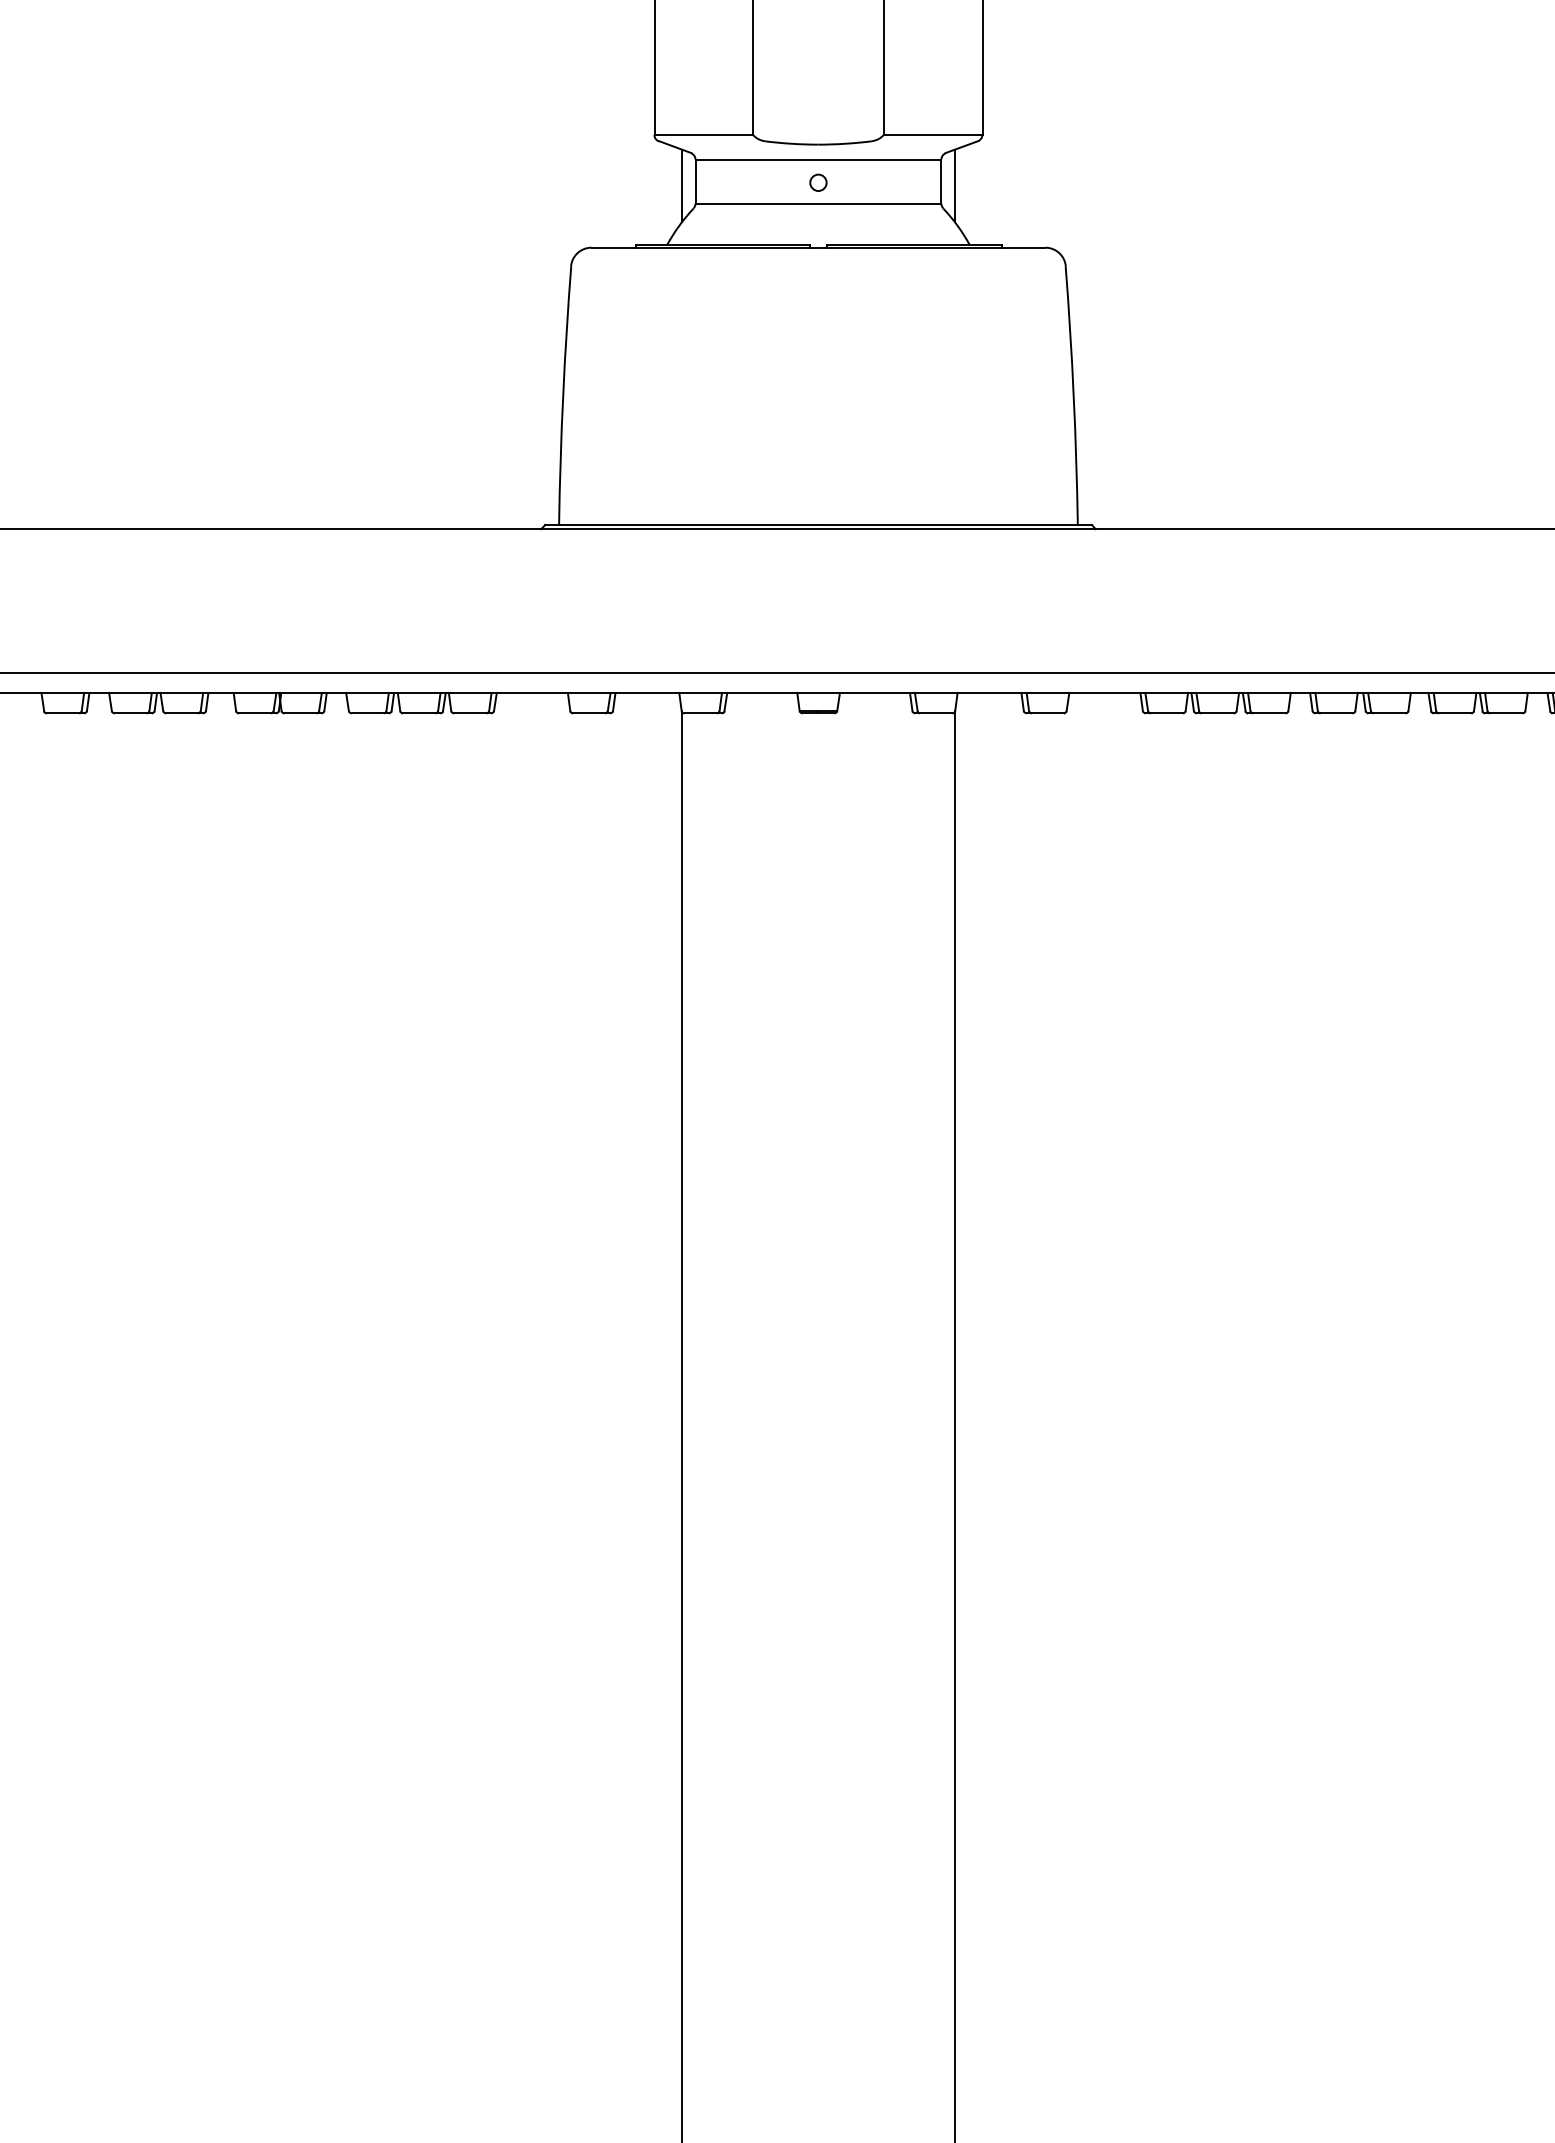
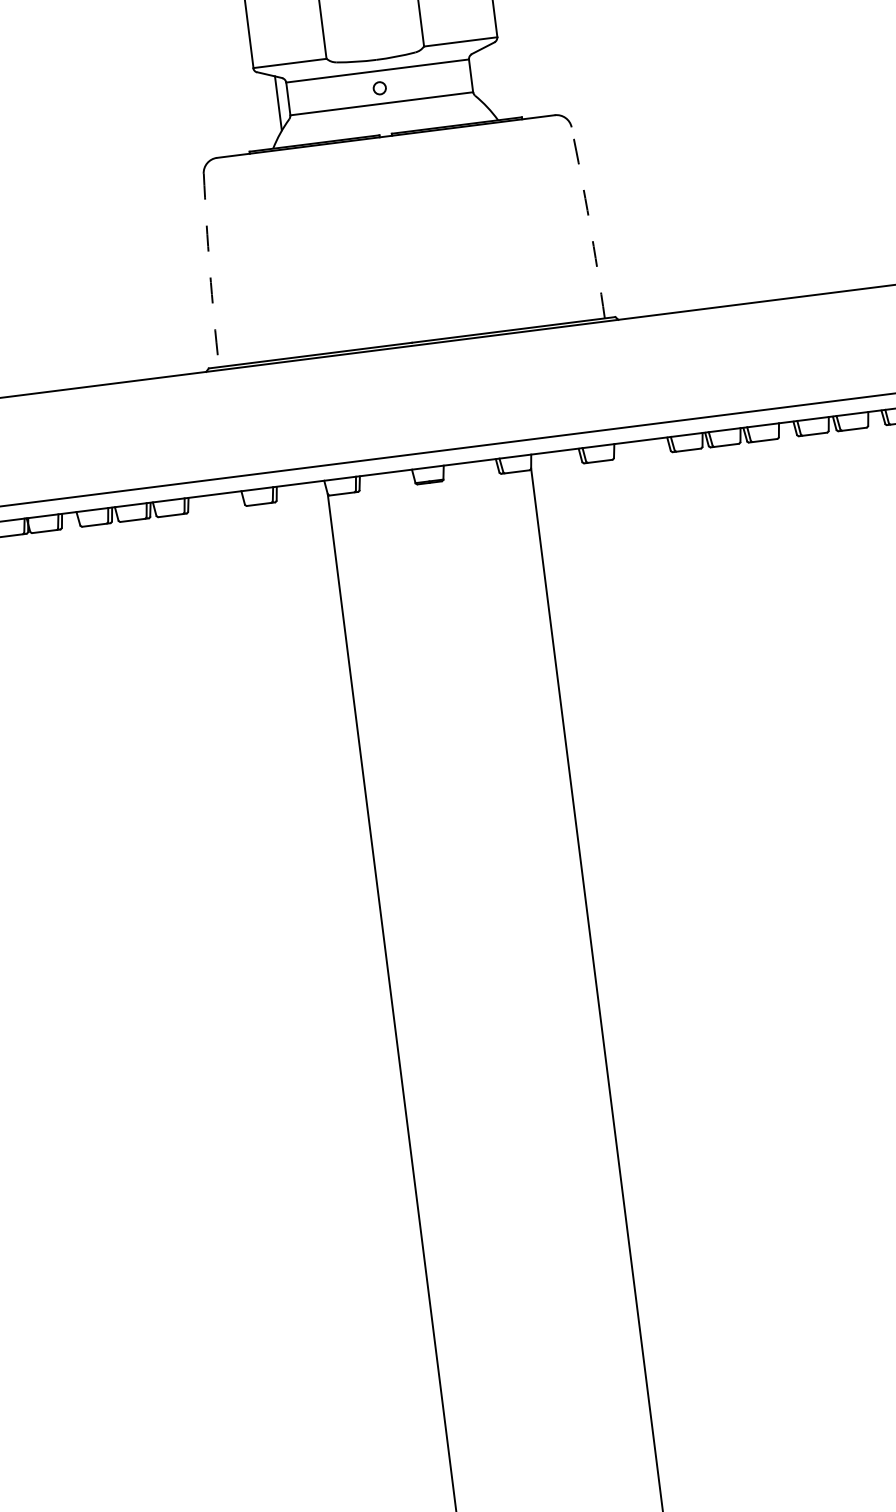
line: (955, 185) -> (481, 77), removed
arc: (563, 395) -> (210, 270), solid -> dashed
arc: (1073, 395) -> (589, 222), solid -> dashed

